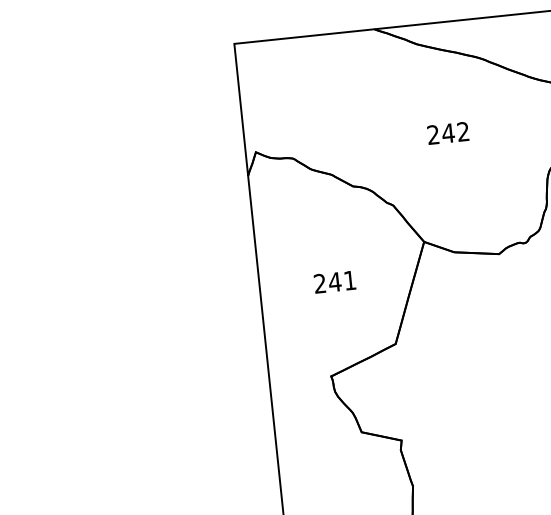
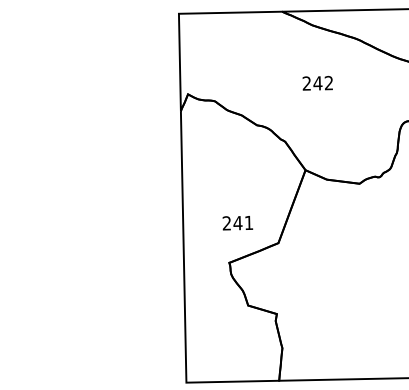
text: (447, 133) -> (317, 83), moved
text: (334, 282) -> (237, 223), moved

